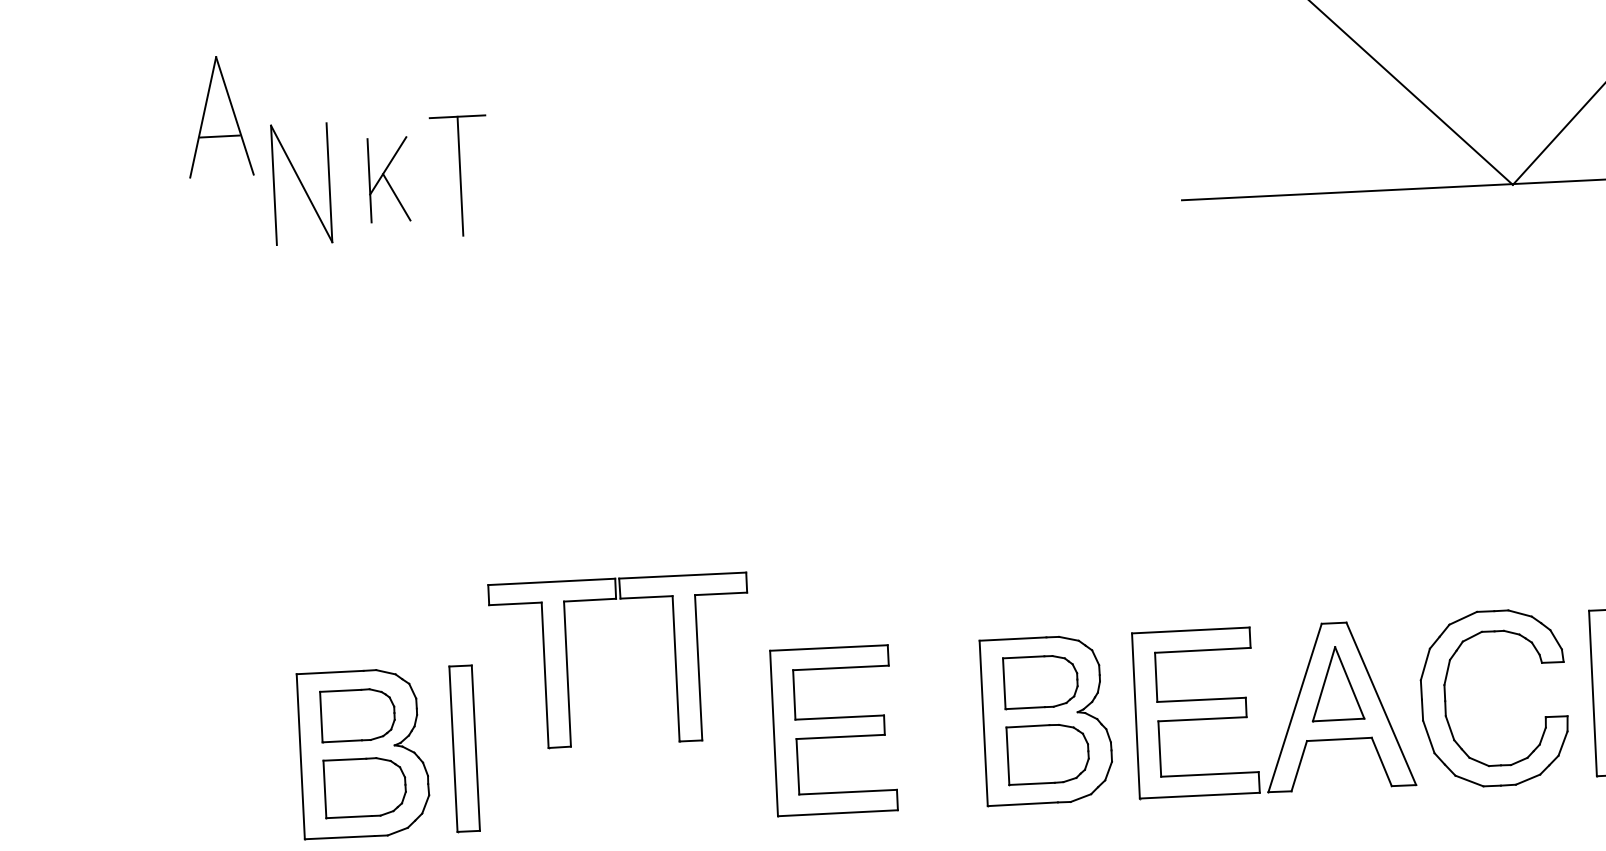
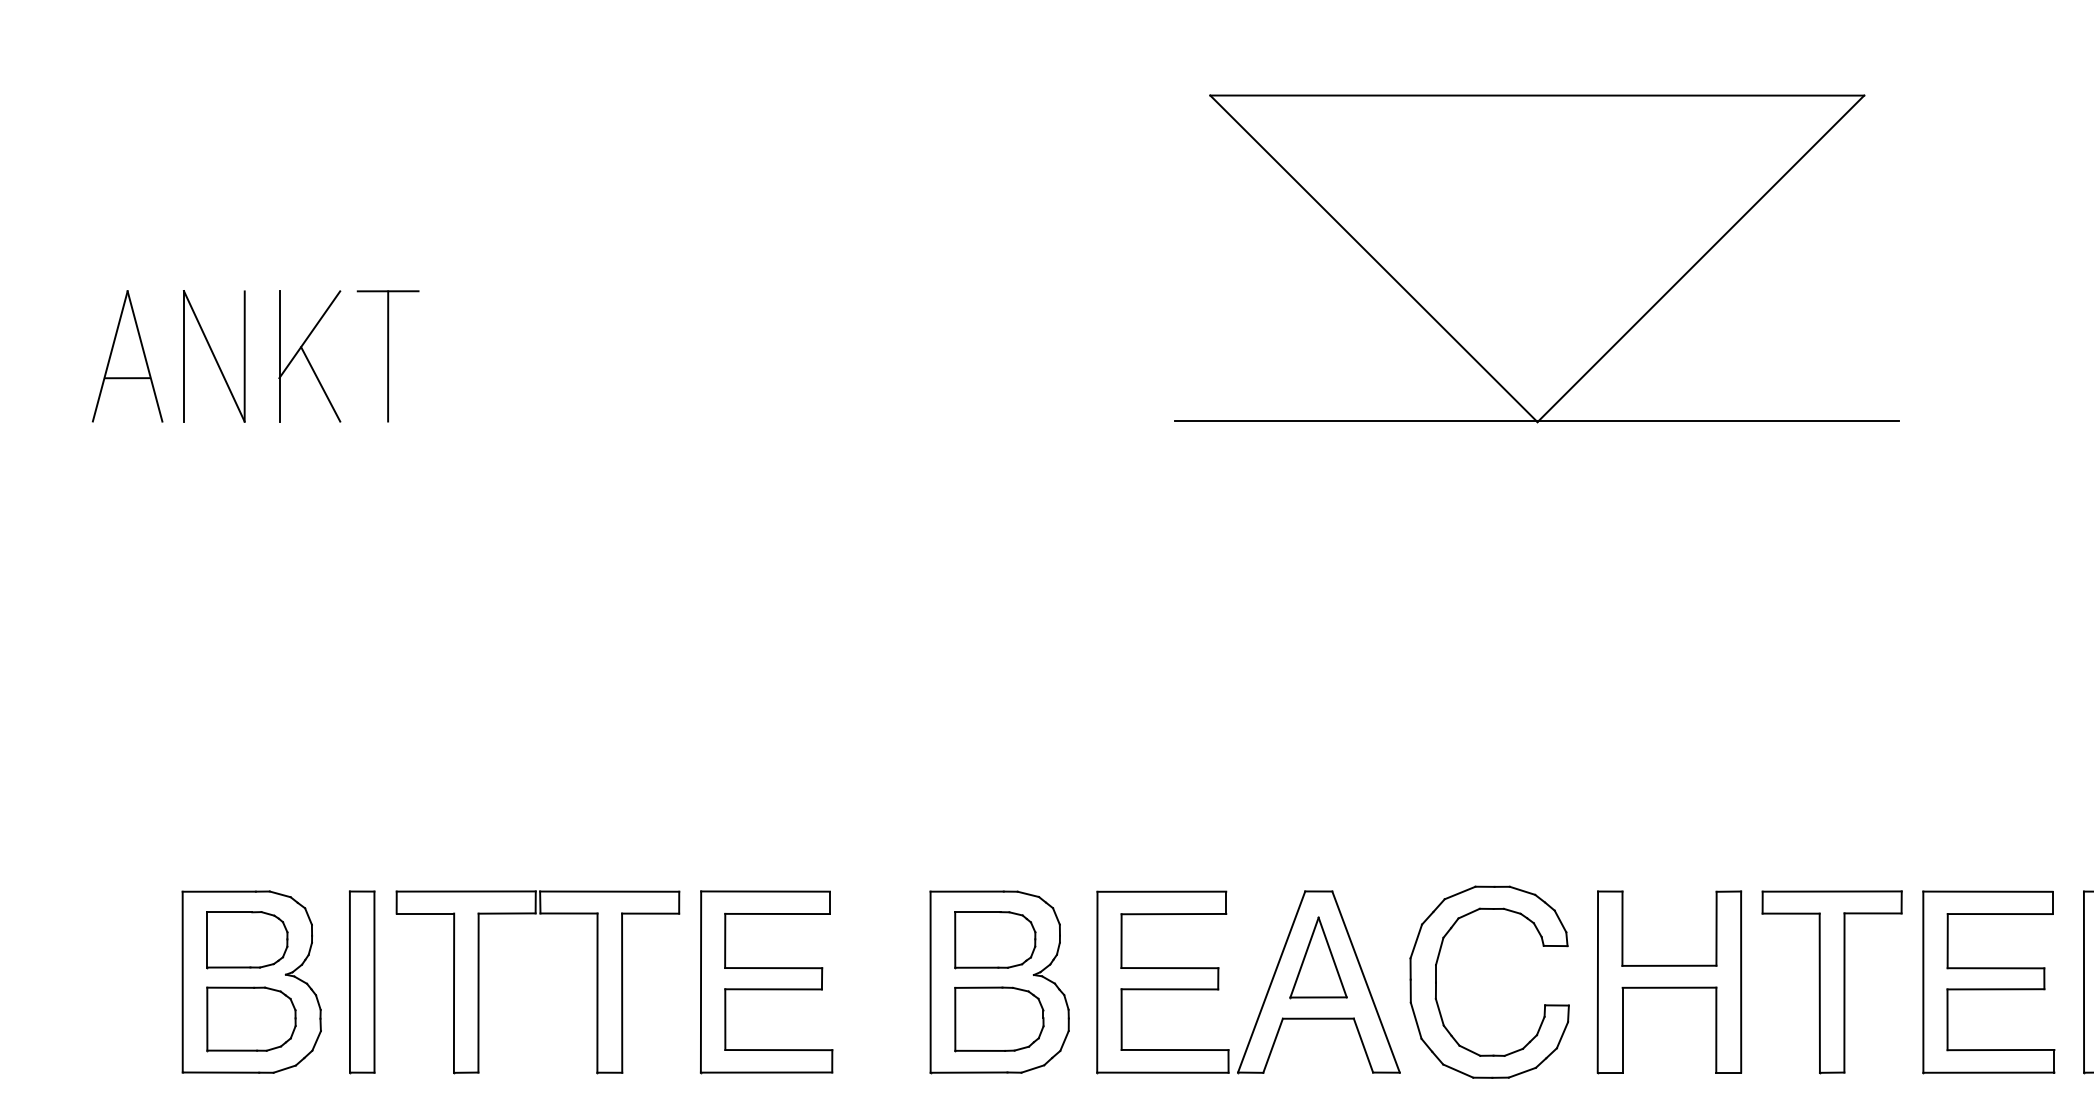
part: (218, 116) -> (127, 356), moved
part: (388, 179) -> (309, 356), size x1.43
part: (567, 664) -> (479, 982), moved

